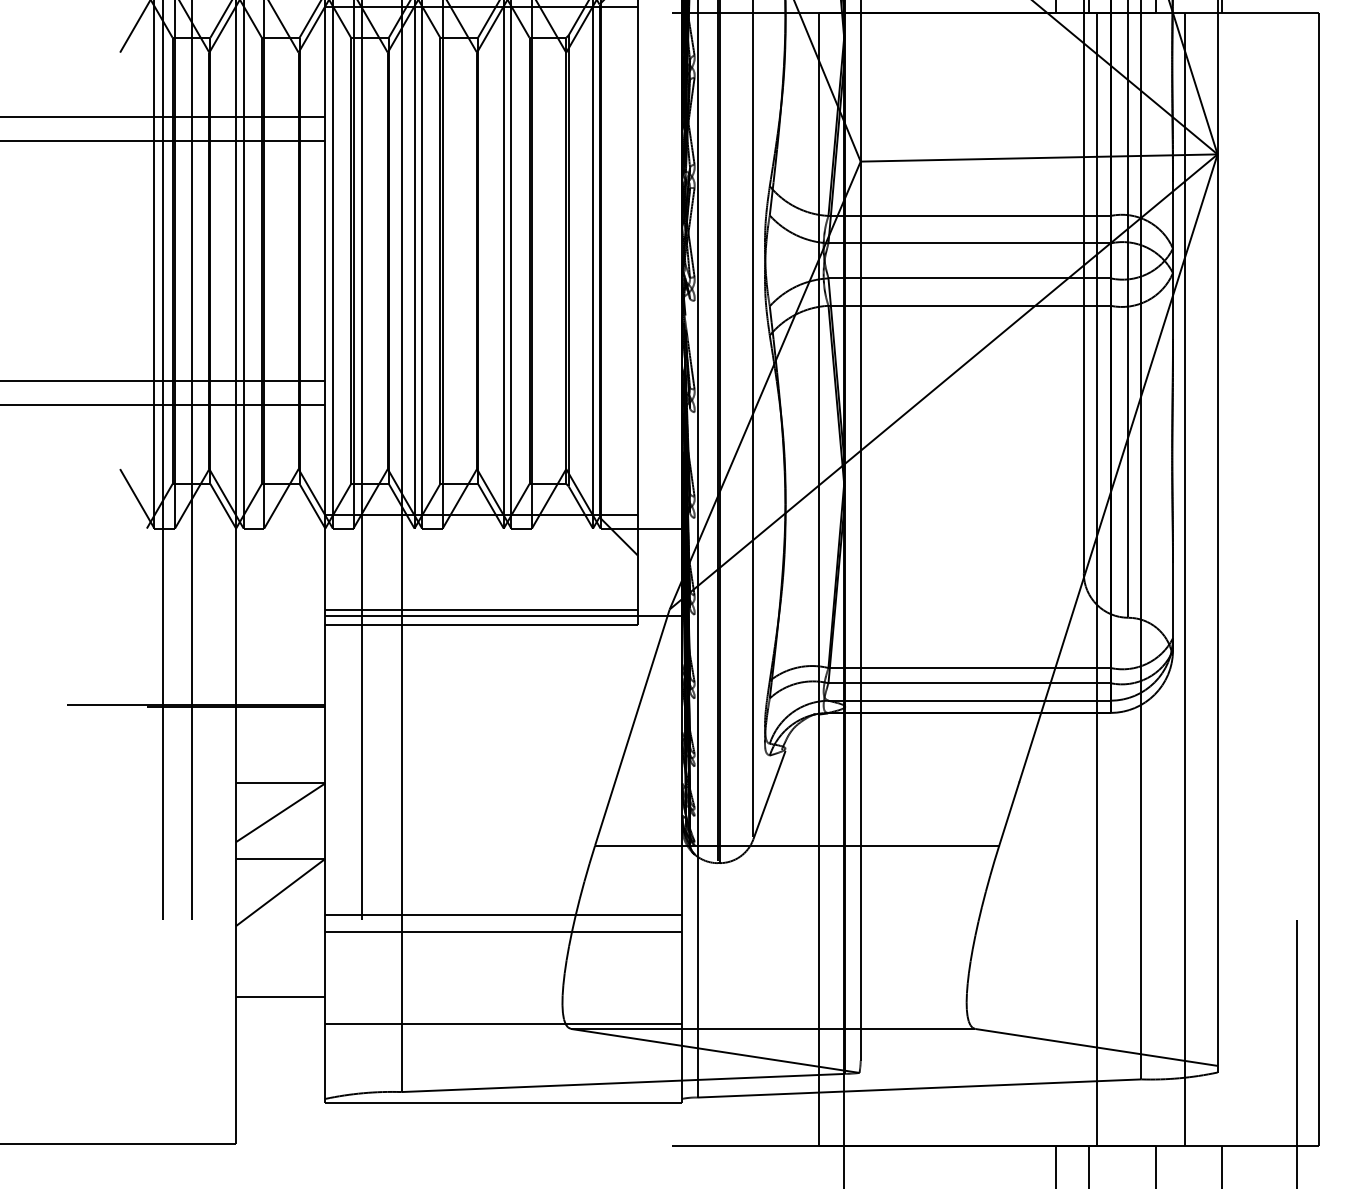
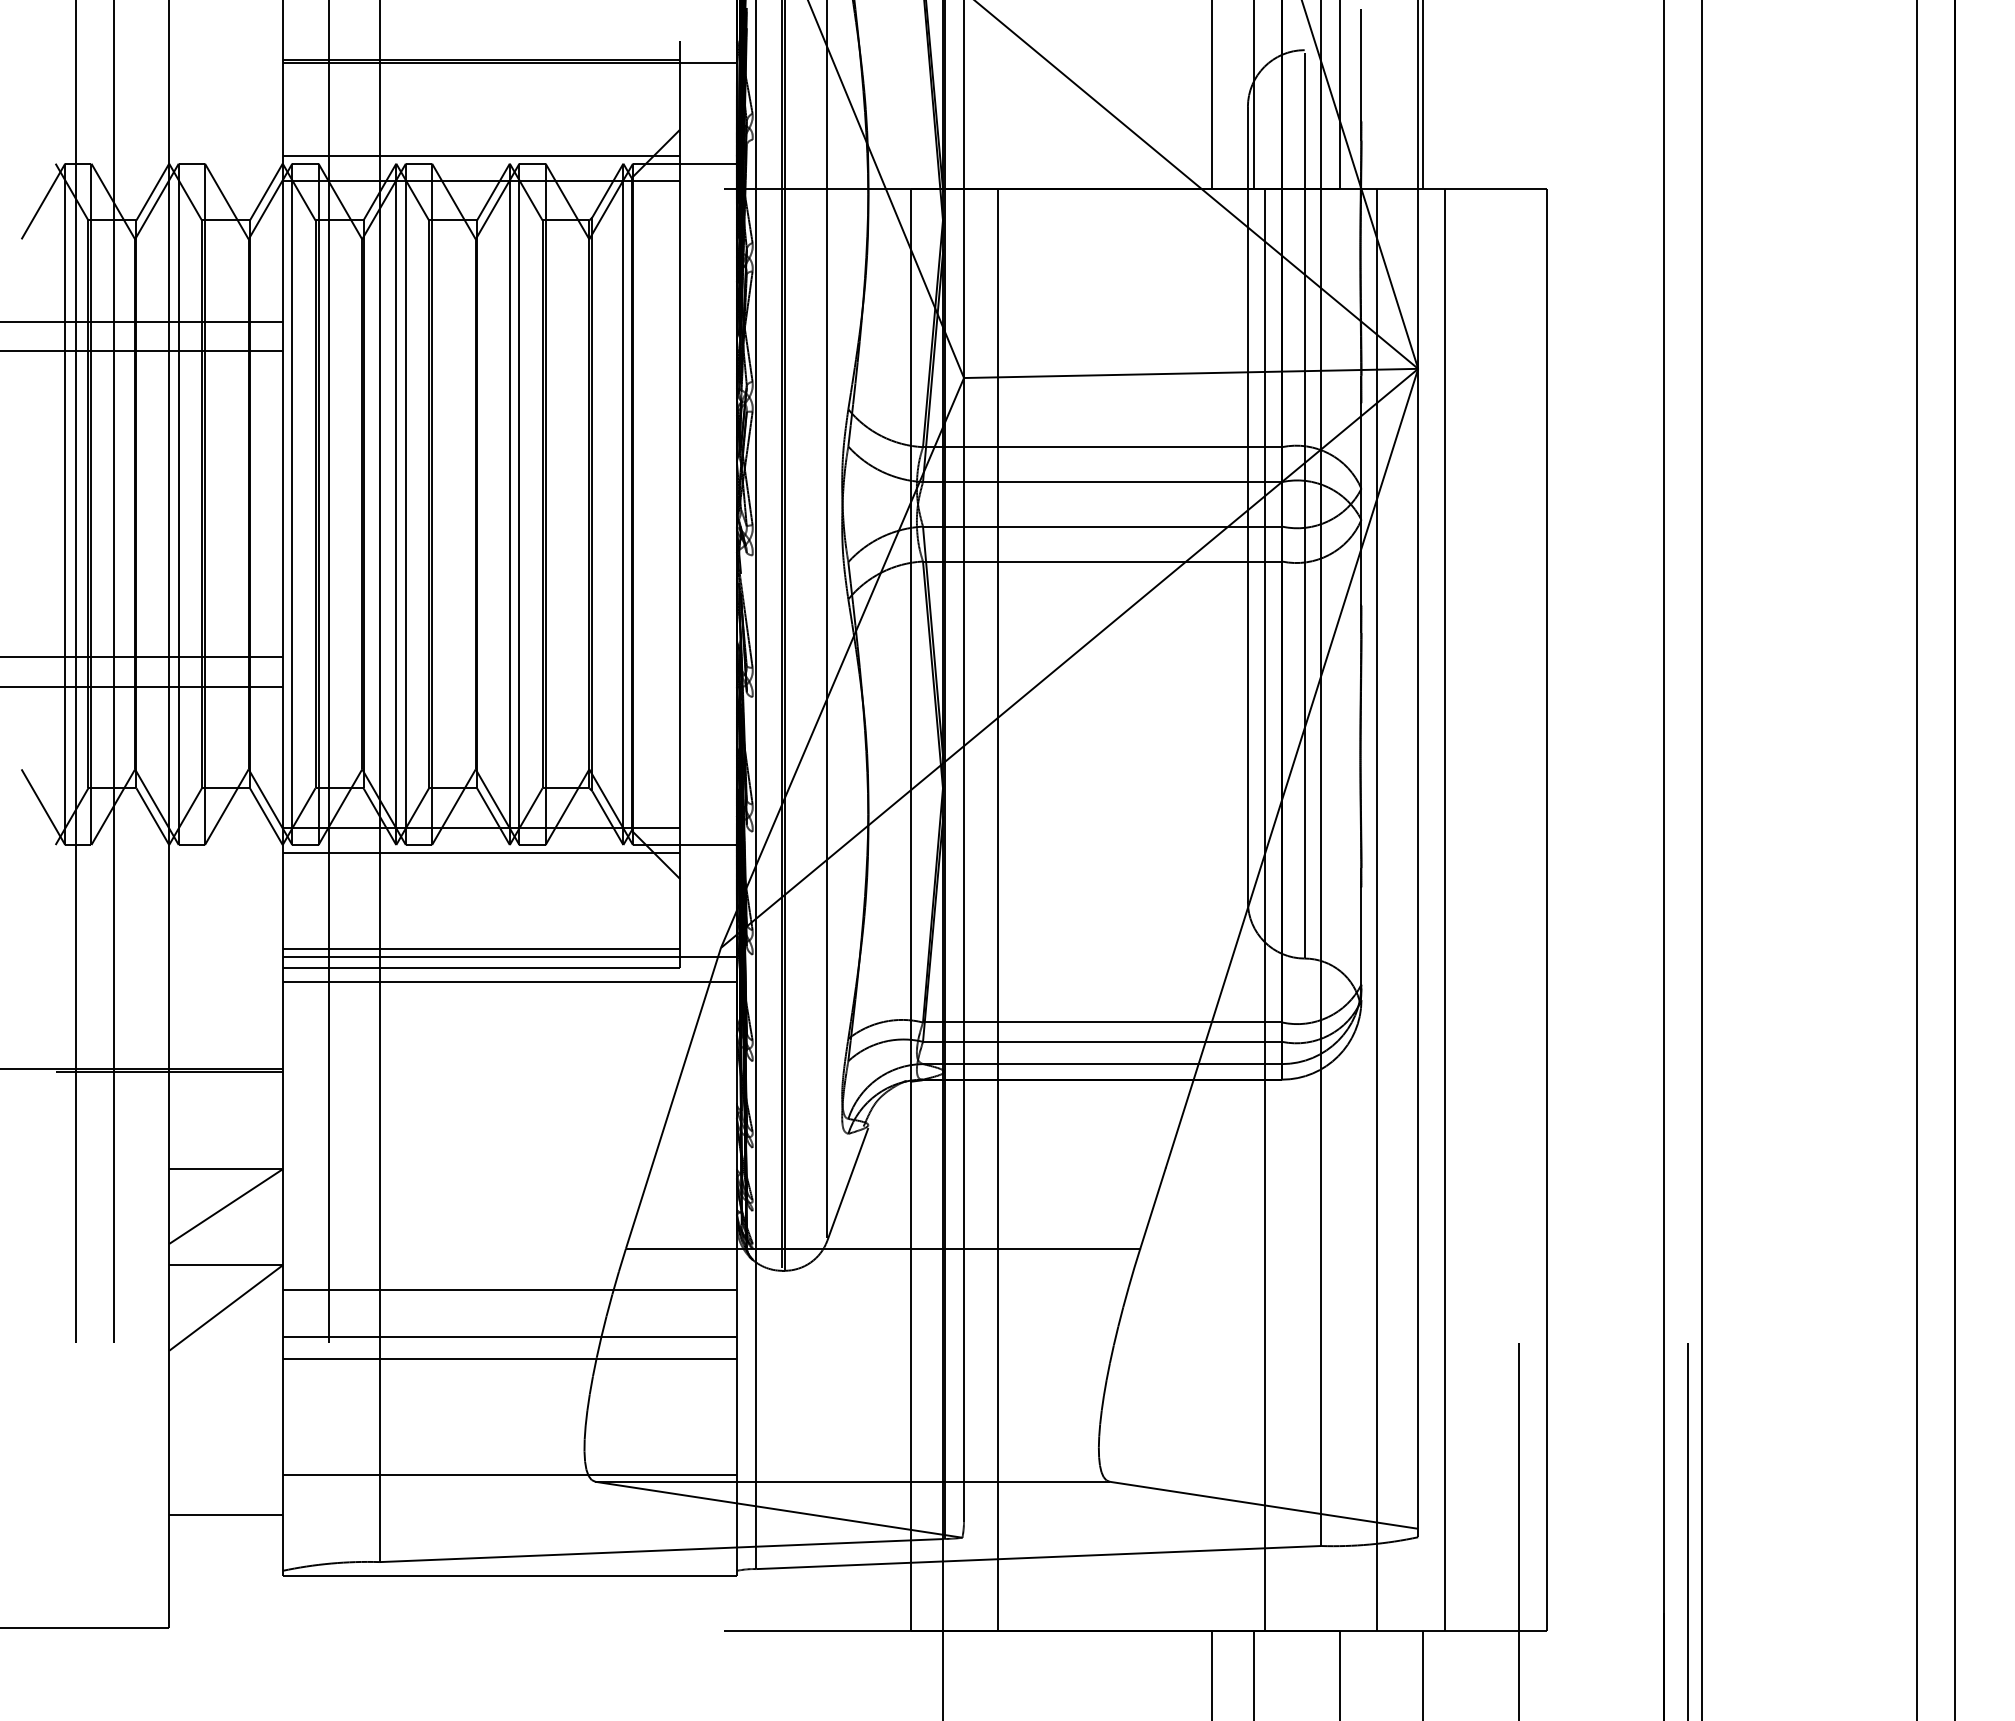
line: (481, 534) -> (481, 852), added
line: (887, 580) -> (997, 910), added
line: (1239, 580) -> (1445, 910), added
line: (503, 636) -> (509, 982), added
line: (503, 878) -> (509, 1290), added
line: (280, 996) -> (225, 1514), moved

